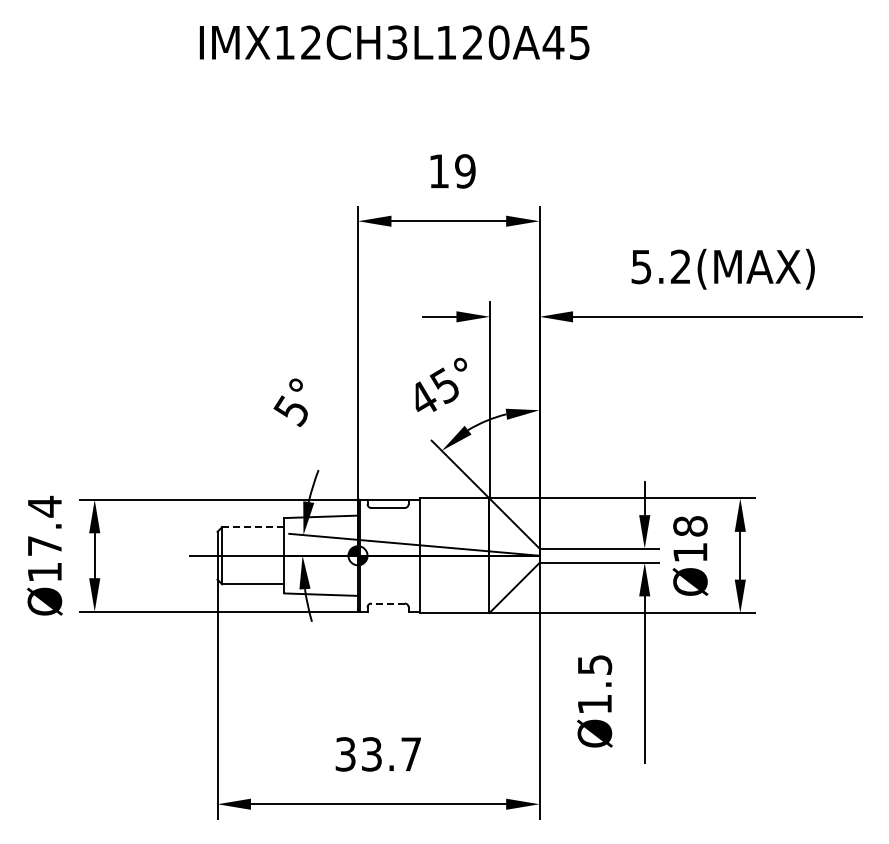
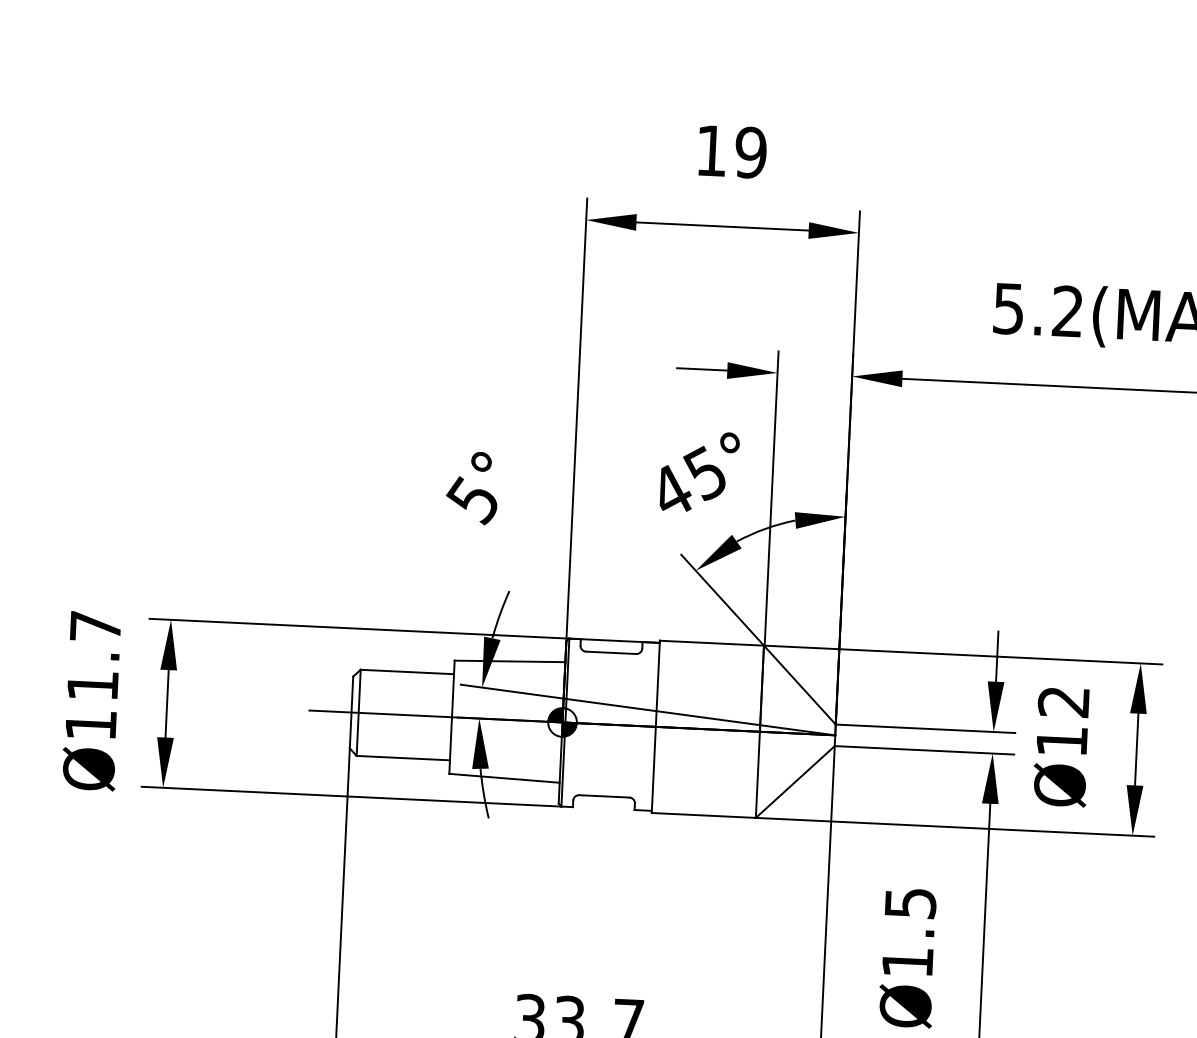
text: (44, 525) -> (93, 654), Ø17.4 -> Ø11.7
text: (690, 526) -> (1063, 702), Ø18 -> Ø12
line: (252, 527) -> (406, 672), dashed -> solid
line: (388, 603) -> (604, 796), dashed -> solid

